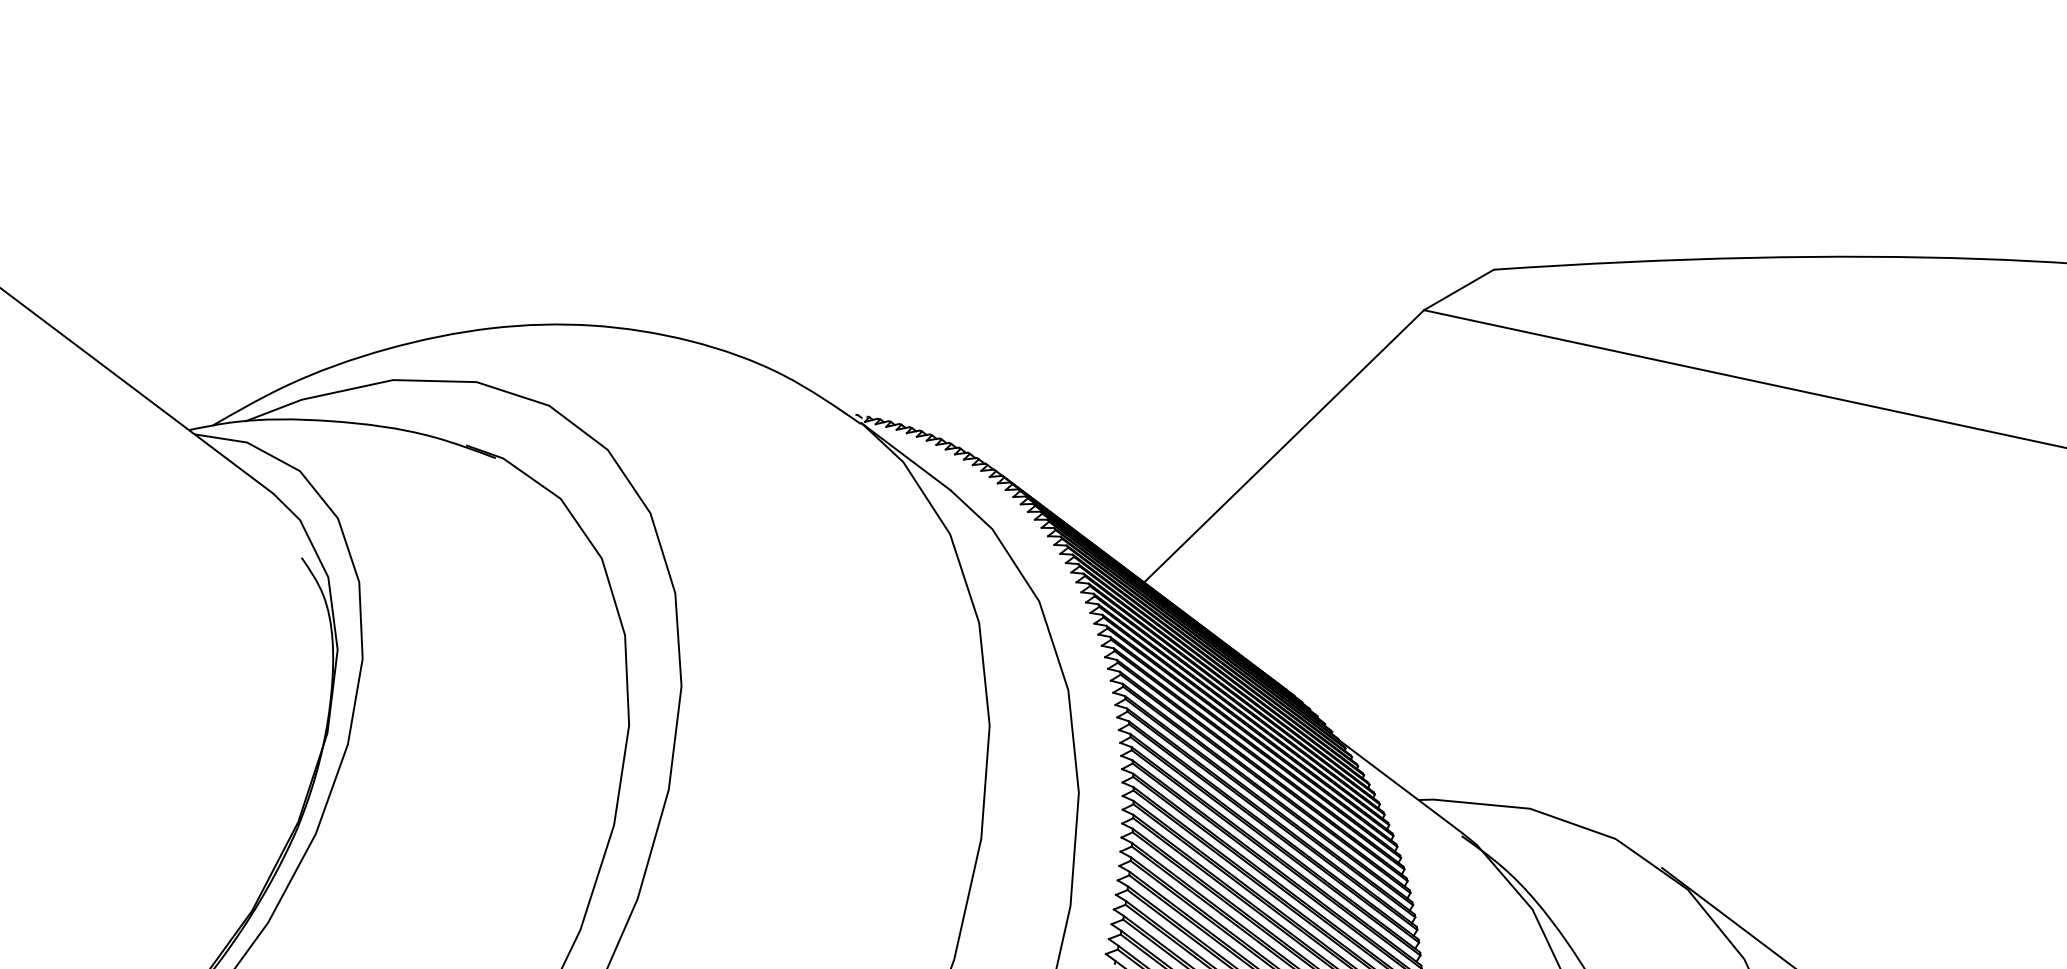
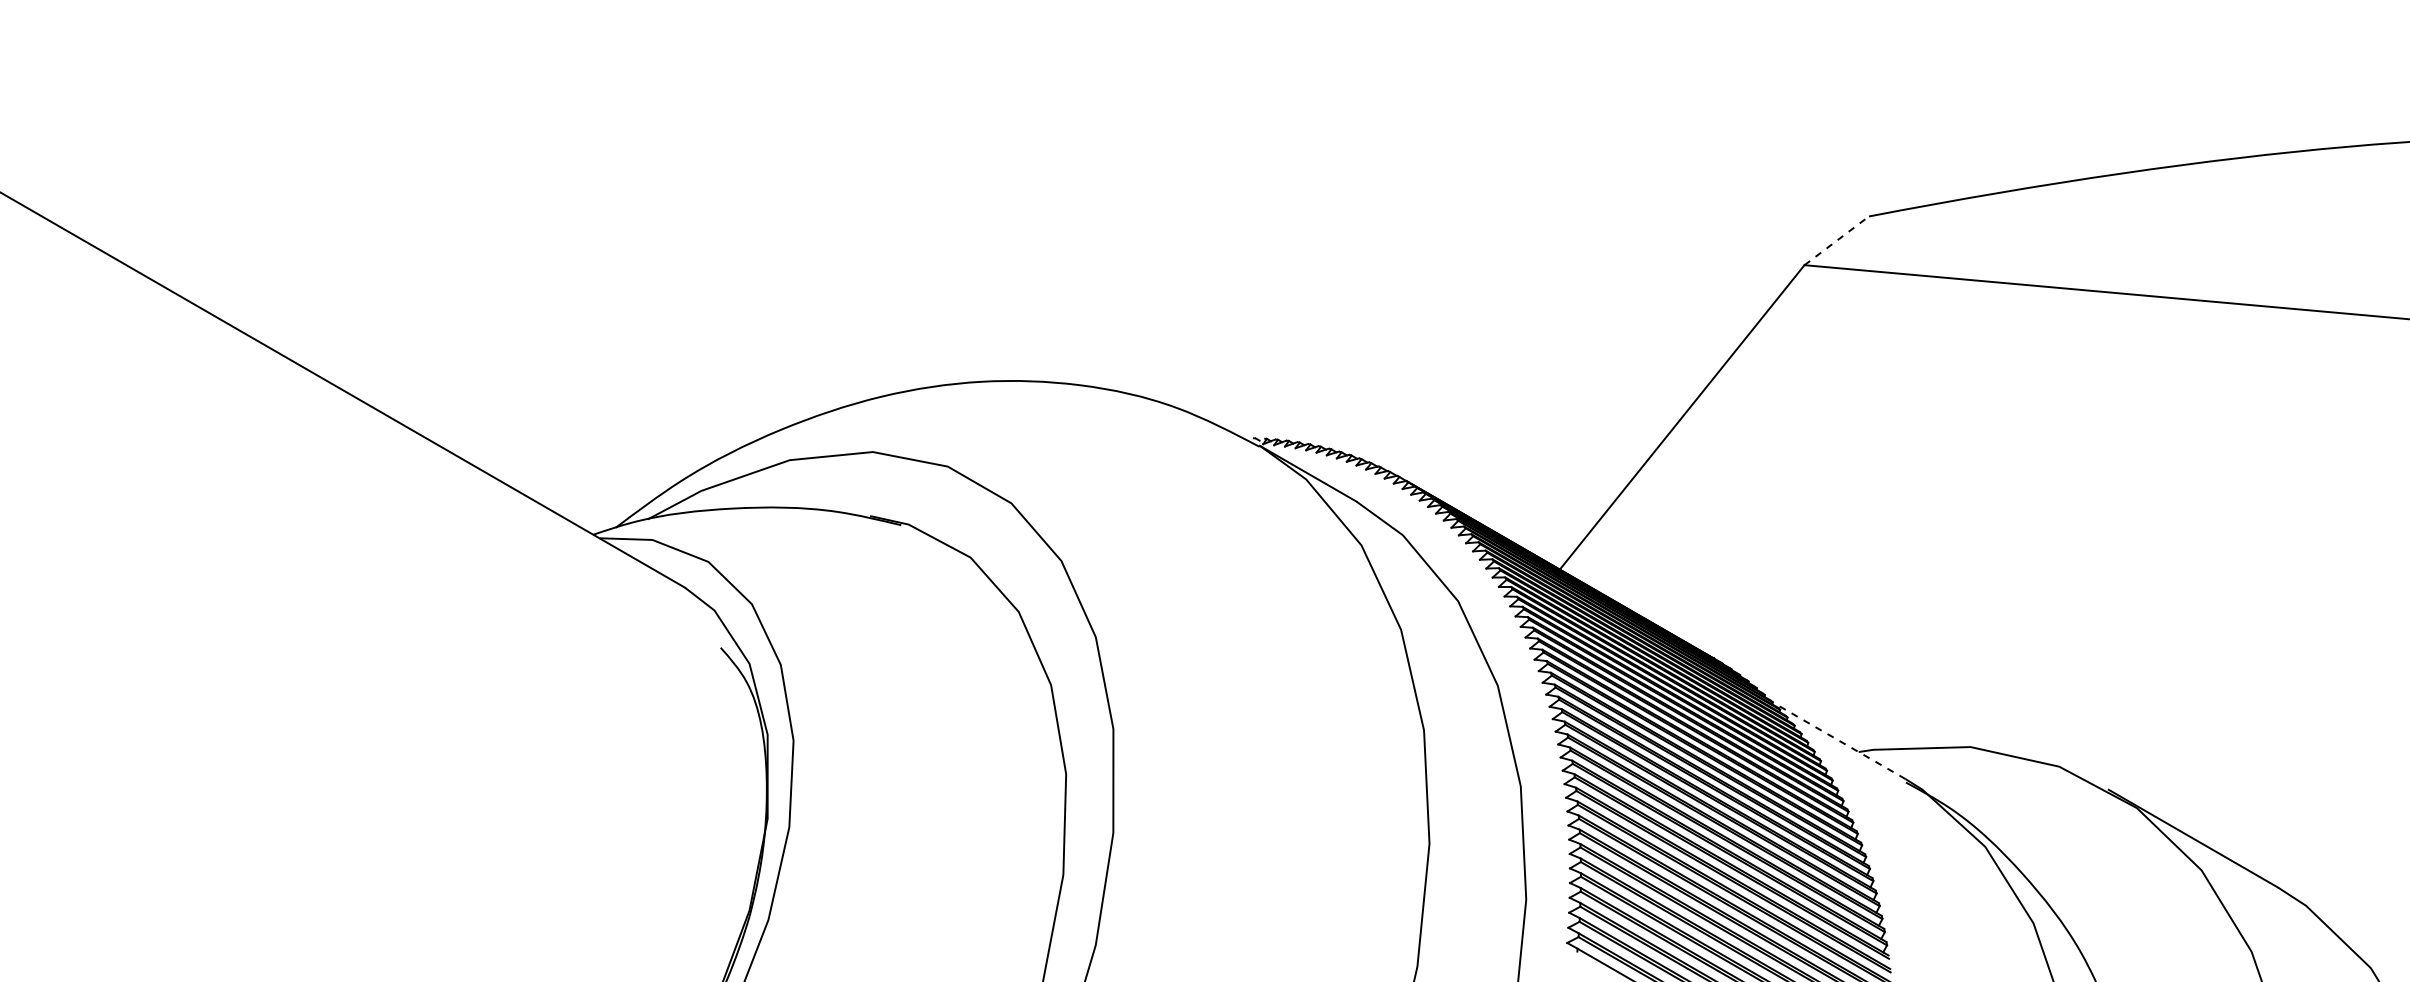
line: (1459, 289) -> (1837, 240), solid -> dashed
line: (1400, 786) -> (1839, 740), solid -> dashed

